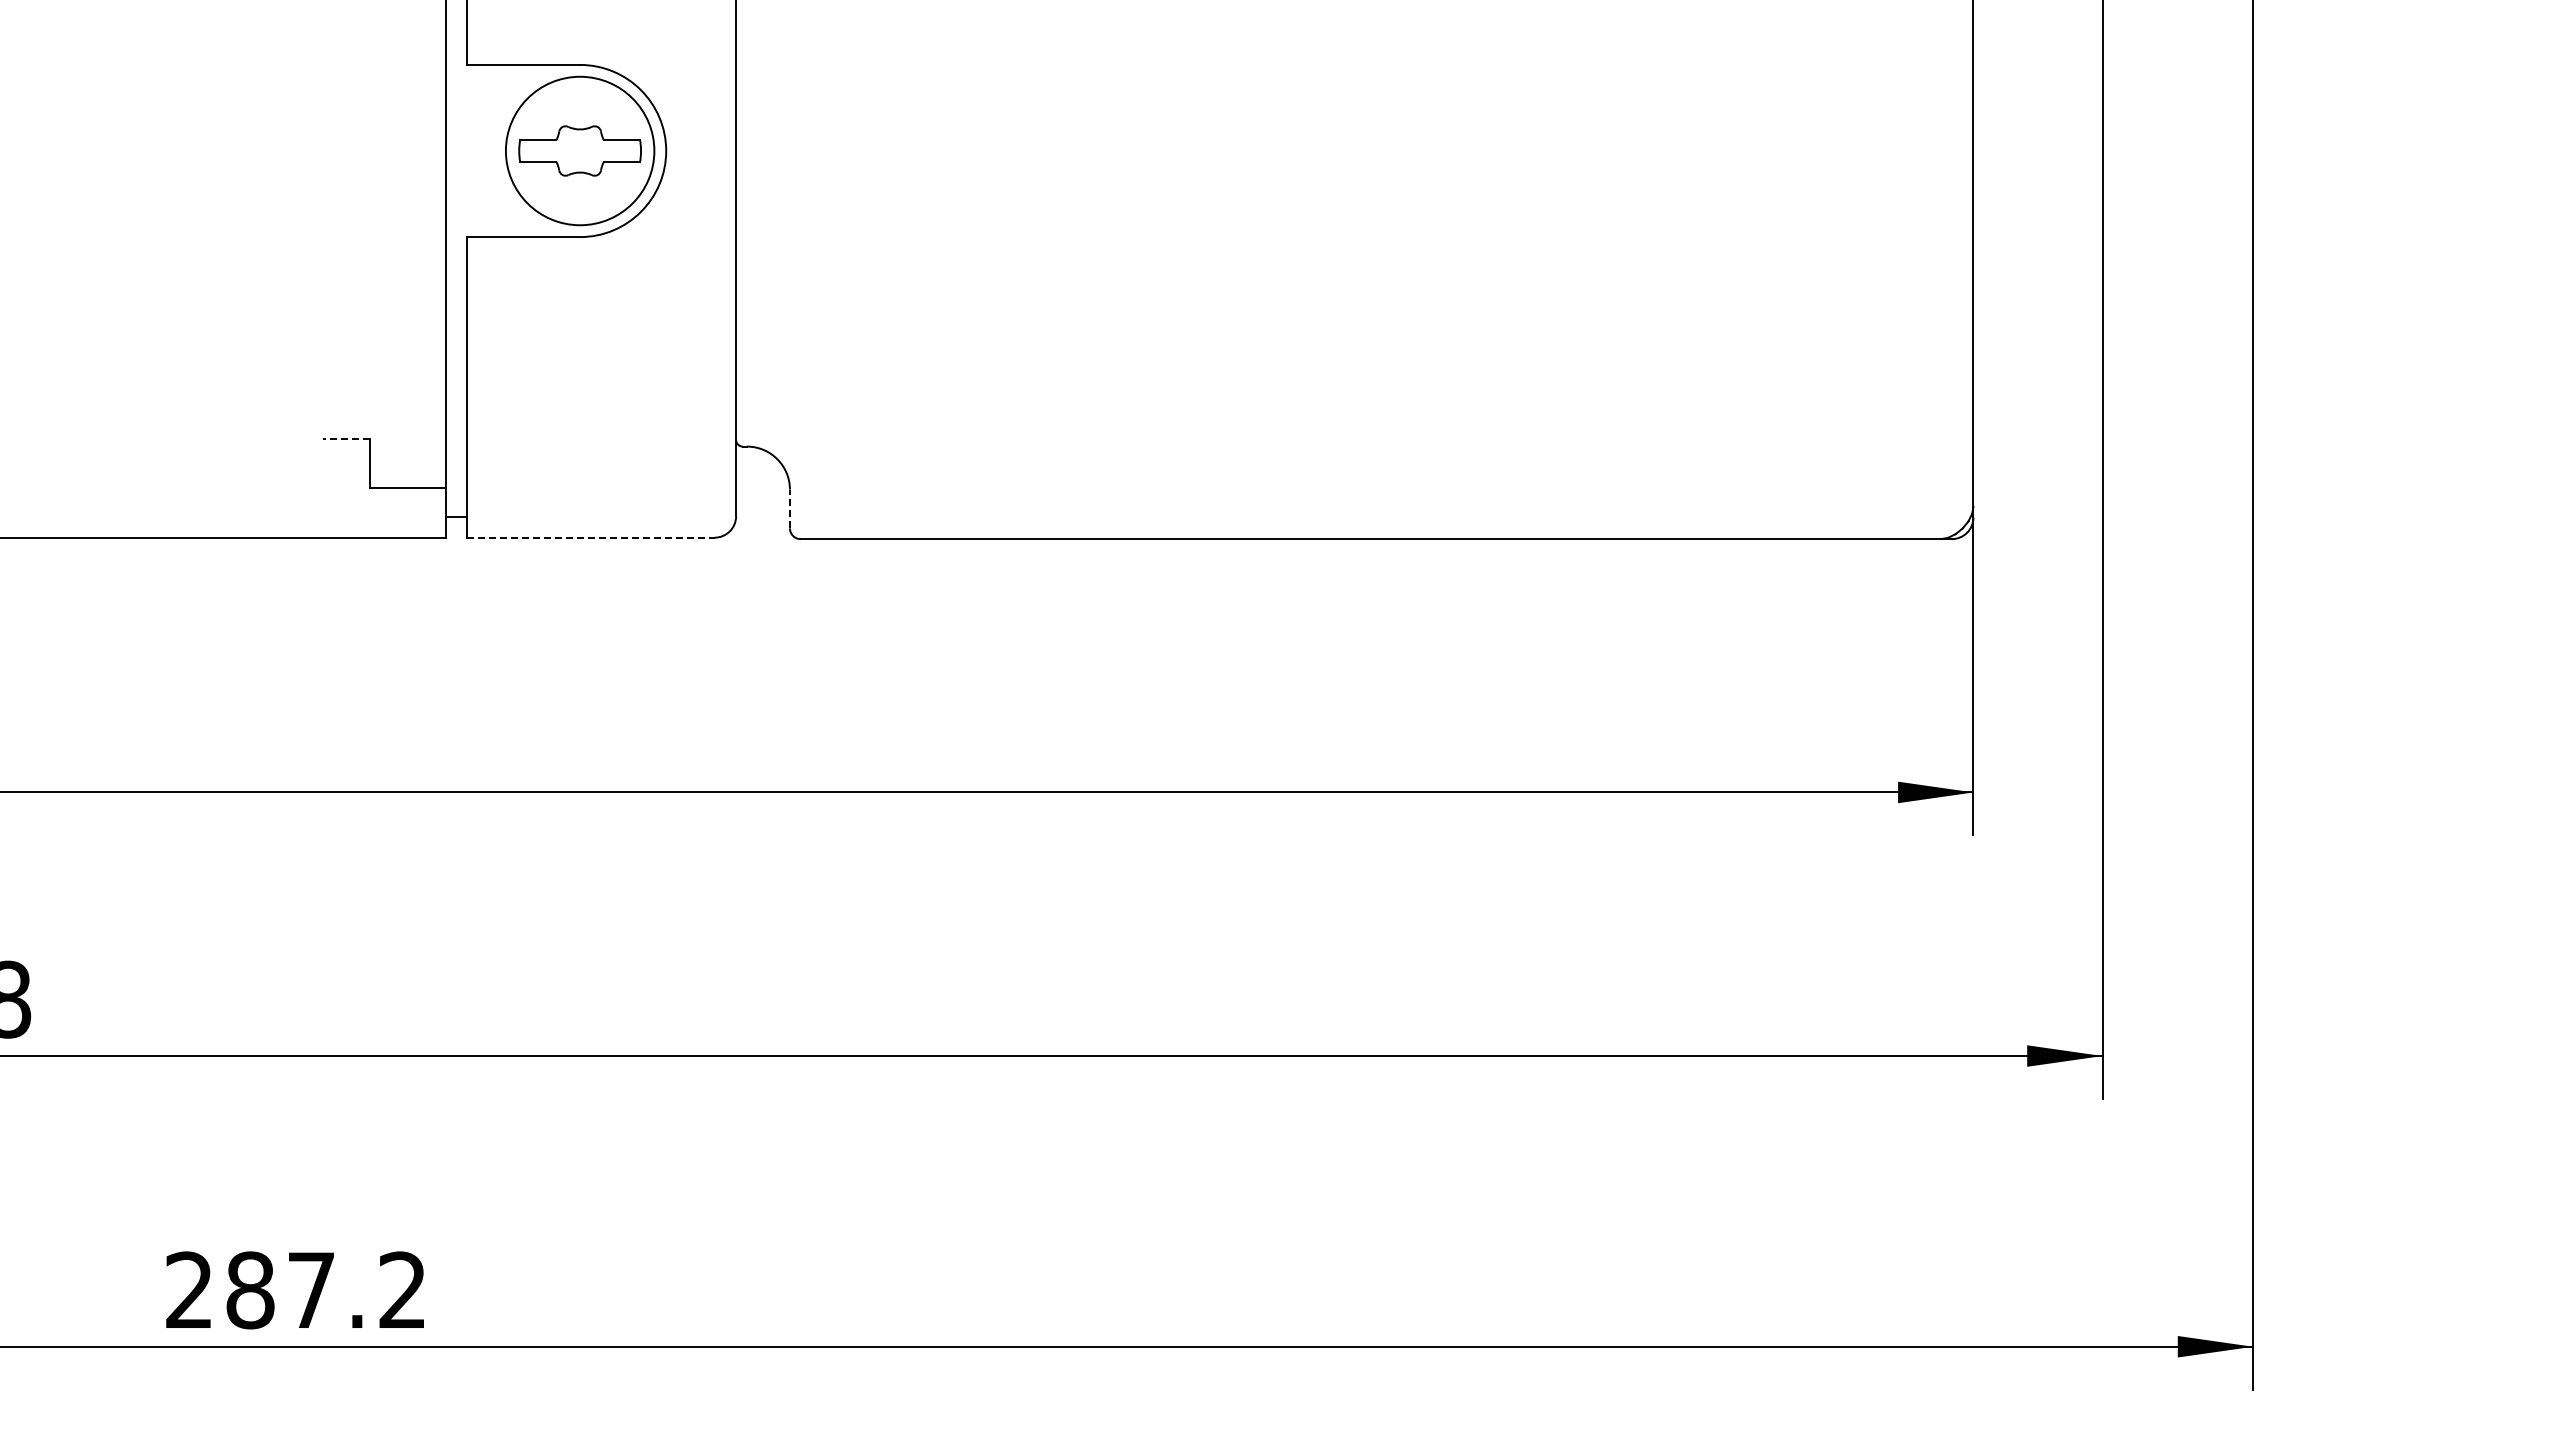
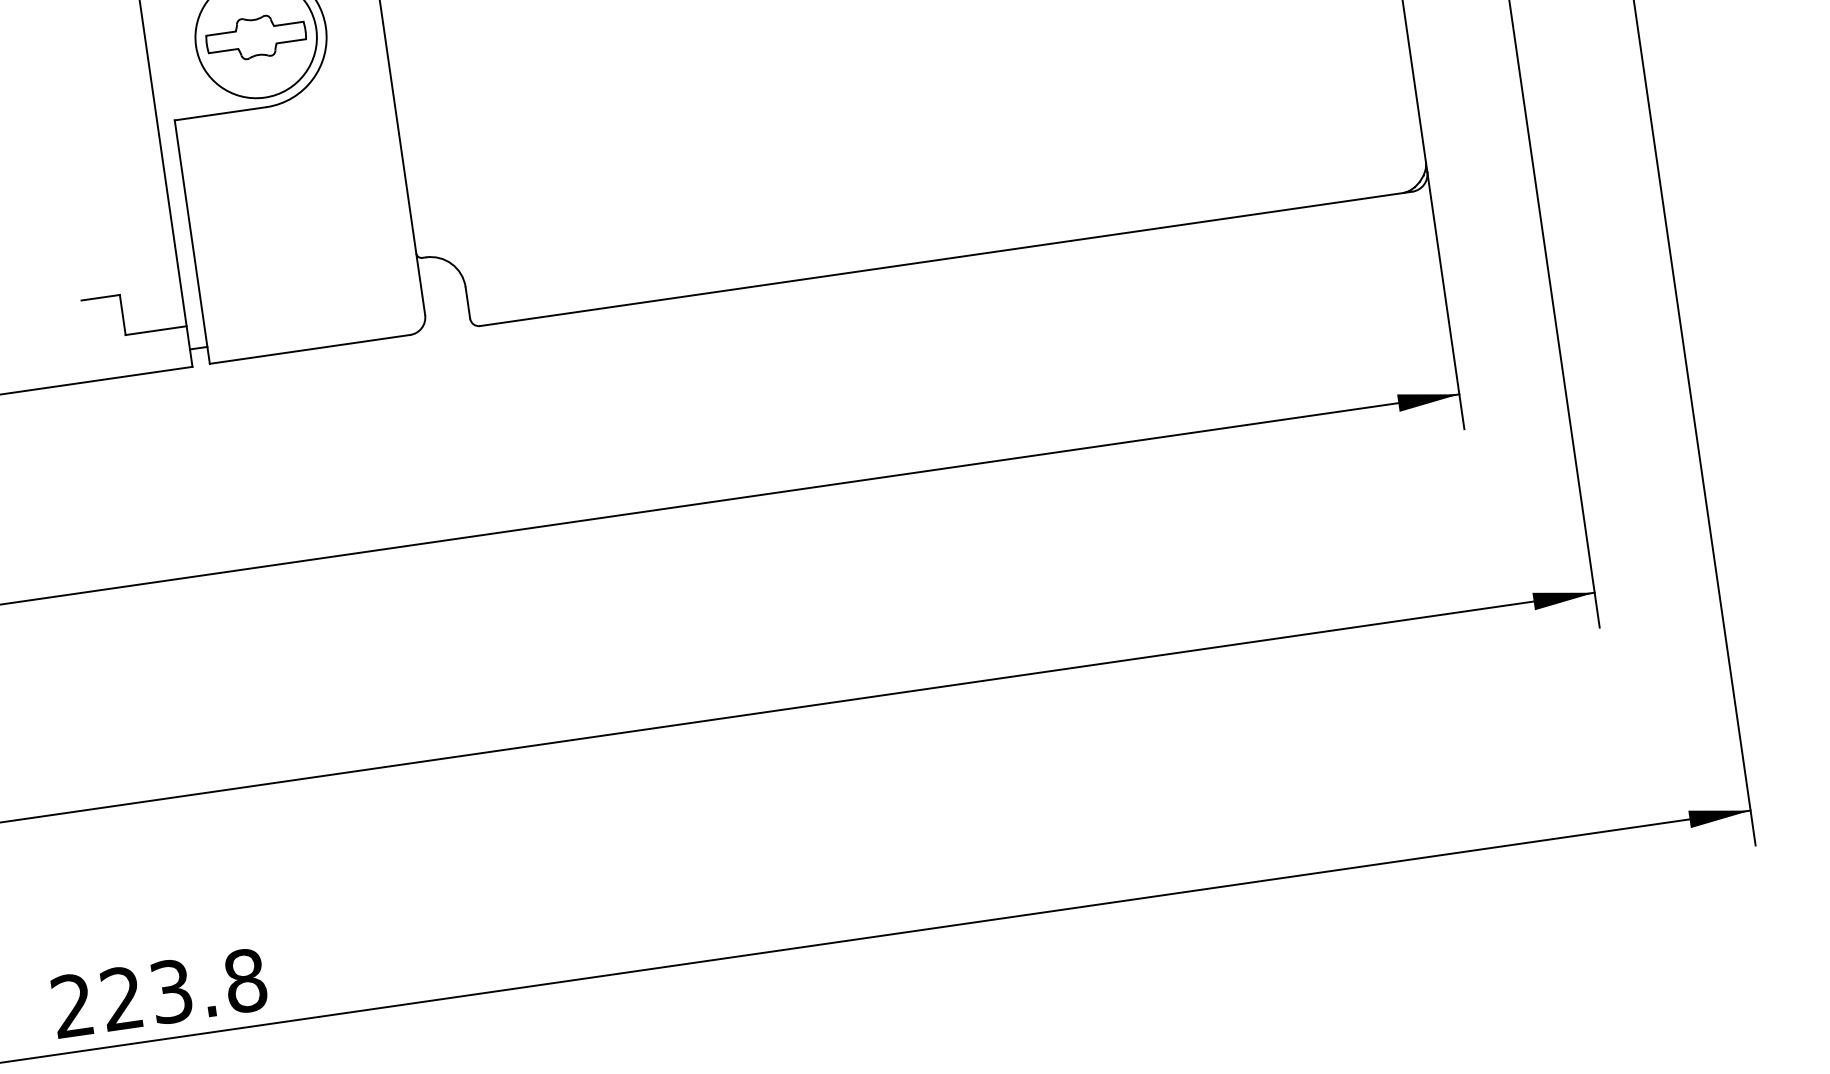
line: (346, 438) -> (100, 297), dashed -> solid
line: (789, 508) -> (467, 302), dashed -> solid
line: (590, 537) -> (309, 349), dashed -> solid
text: (326, 1290) -> (183, 989), 287.2 -> 223.8

